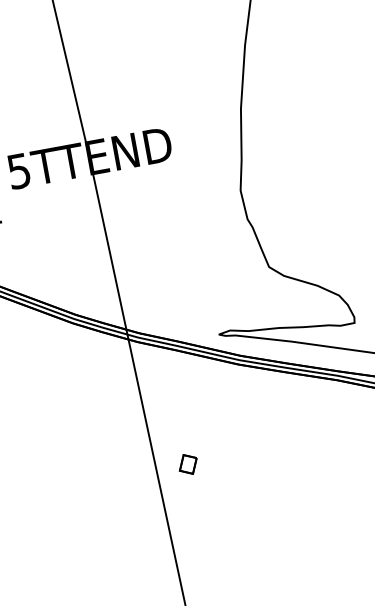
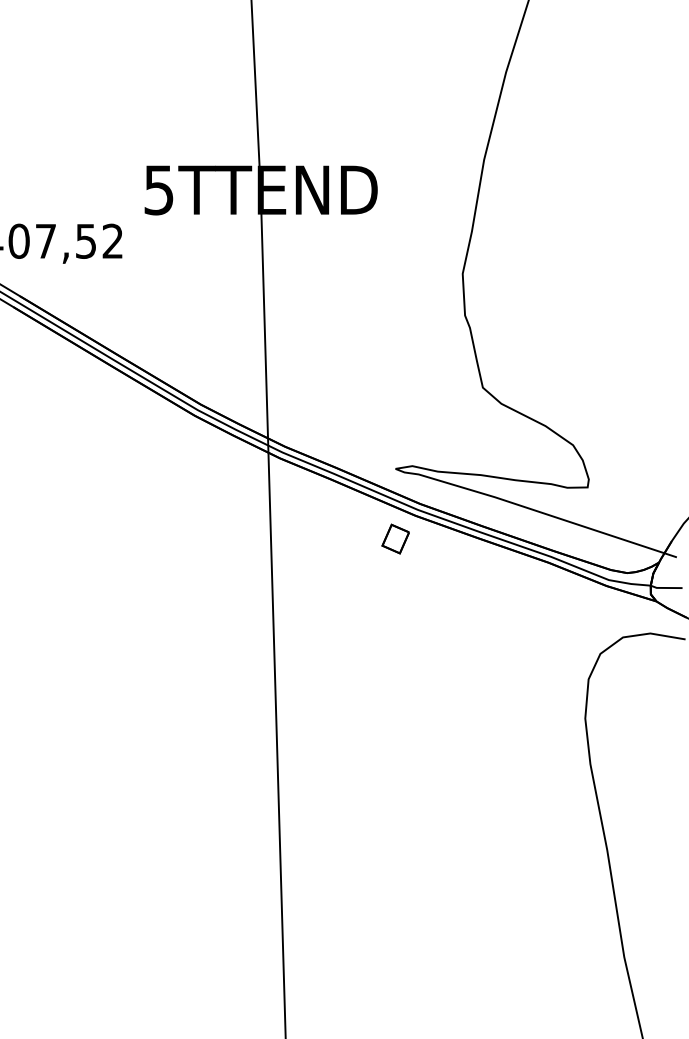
part: (188, 464) -> (395, 538), moved

